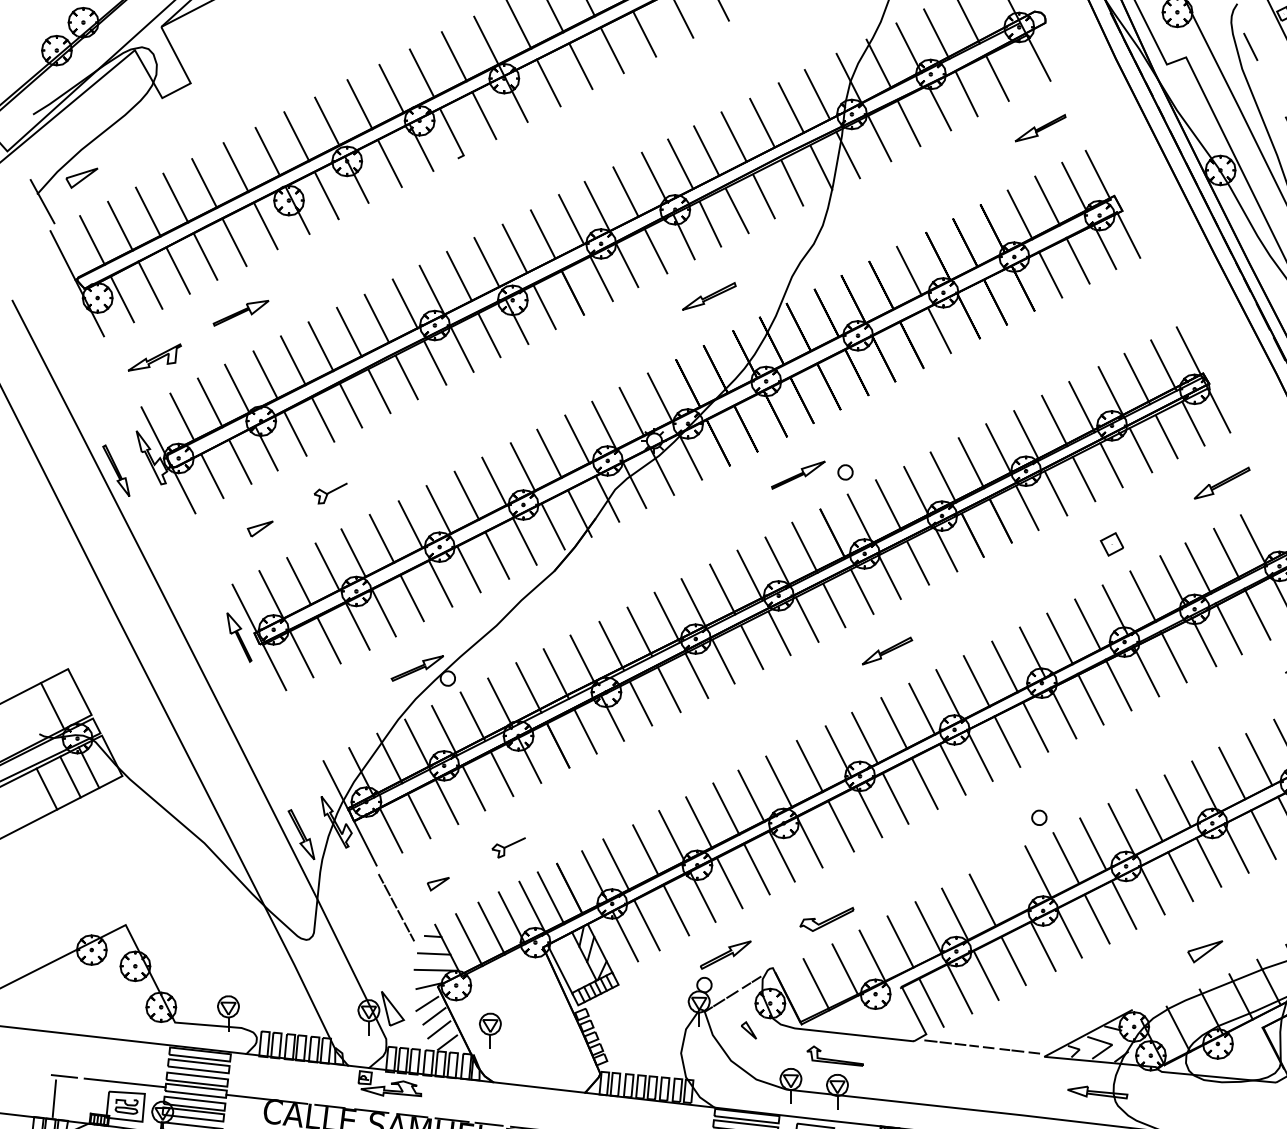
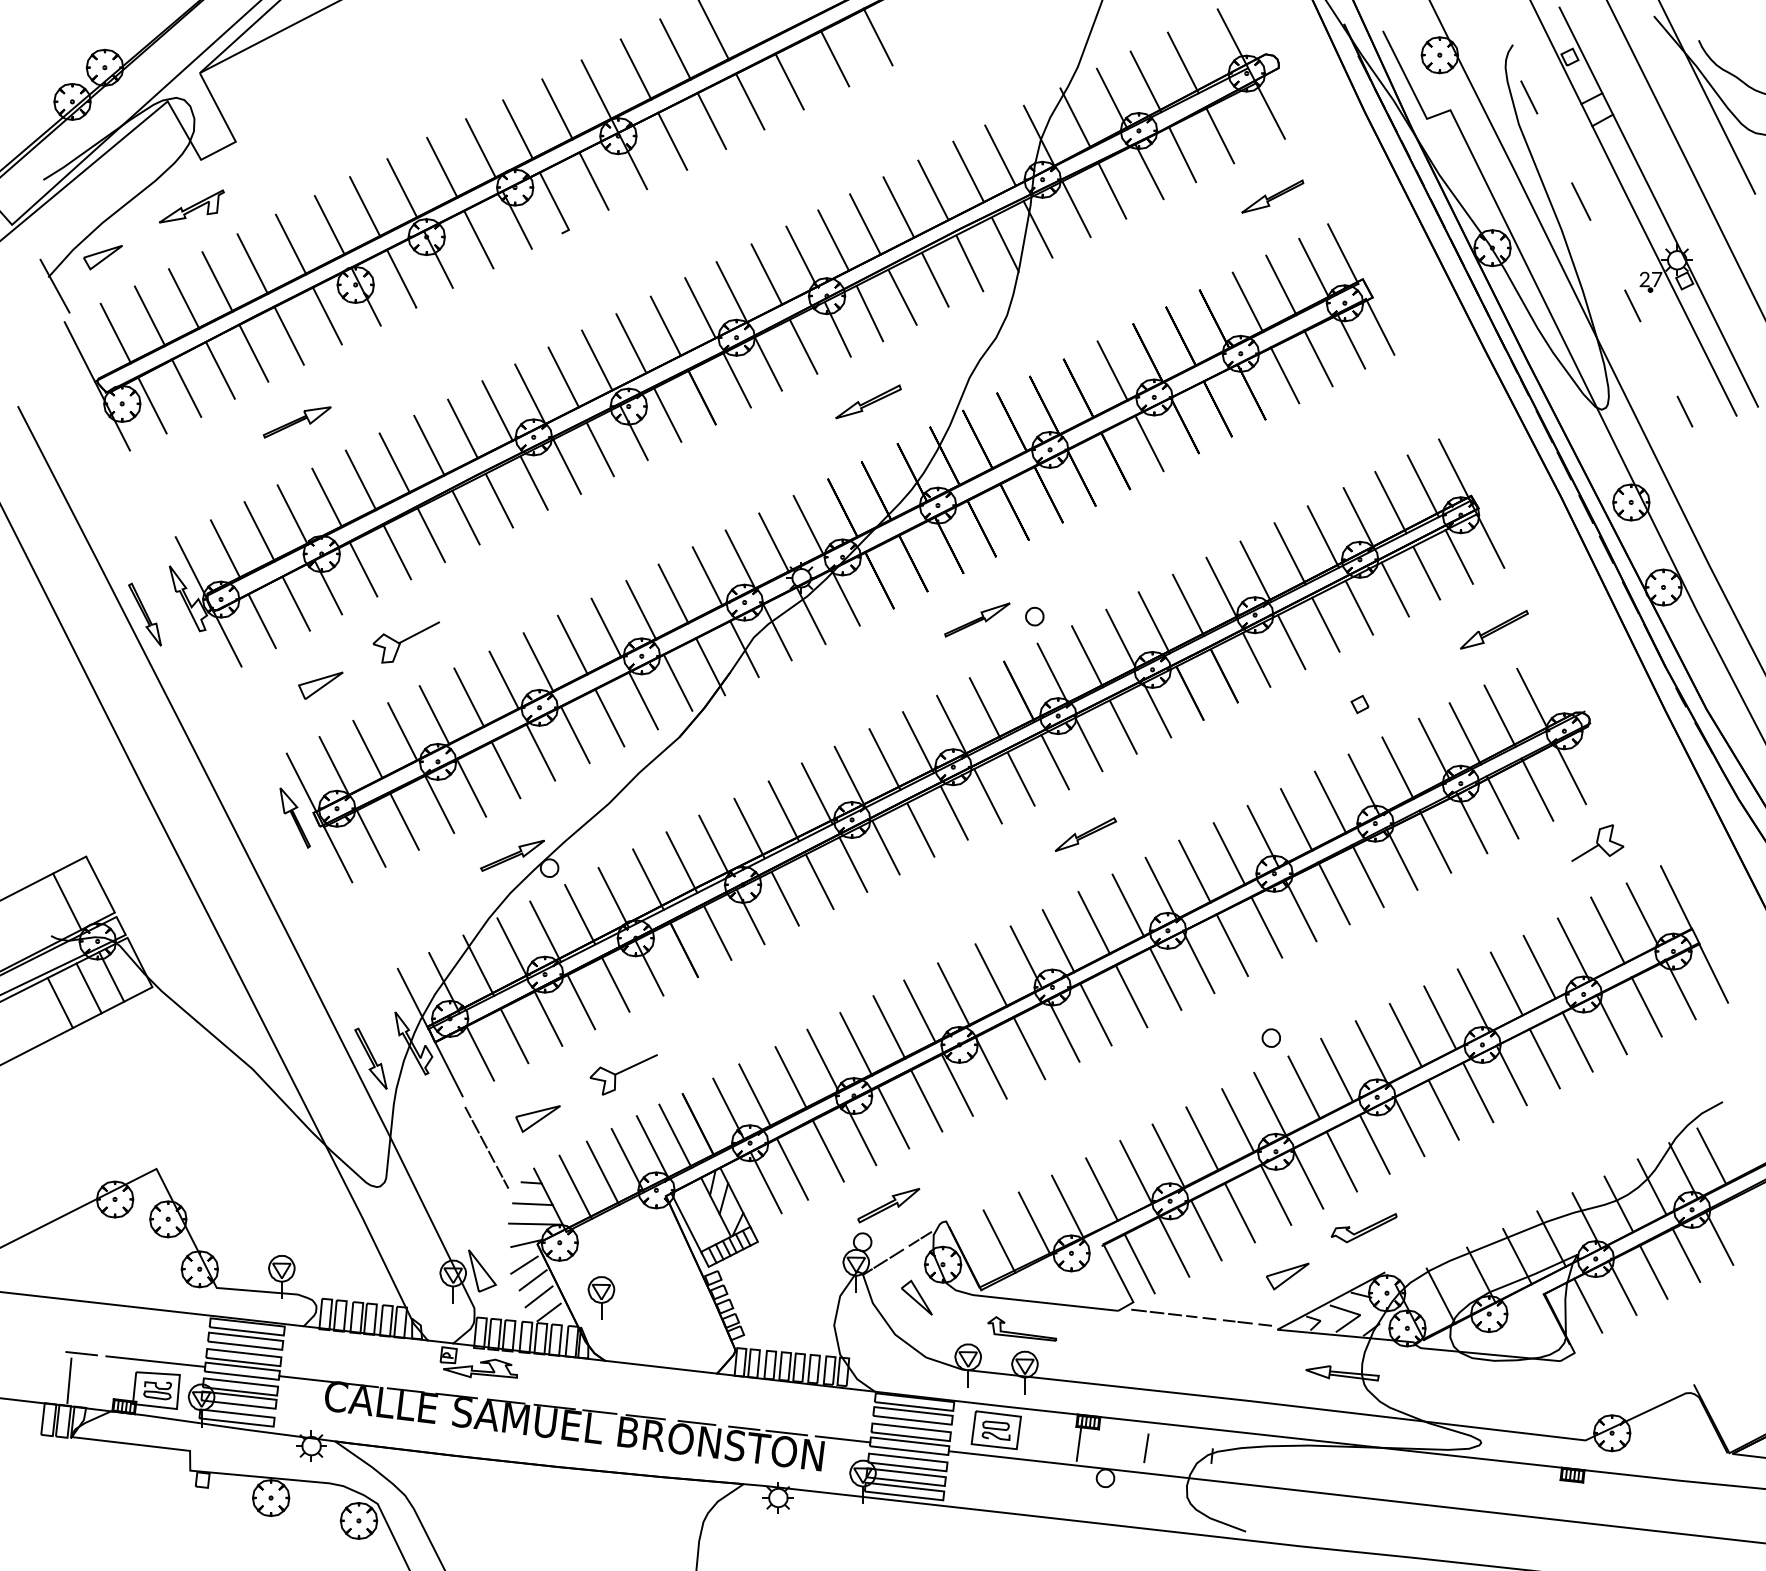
part: (154, 357) -> (191, 206), moved
part: (330, 493) -> (406, 642), size x1.67
part: (260, 528) -> (320, 685), size x1.43
part: (1111, 544) -> (1359, 704), size x0.62
part: (508, 847) -> (623, 1074), size x1.67
part: (437, 883) -> (537, 1118), size x1.67
line: (1011, 885) -> (1237, 1120), added
part: (826, 919) -> (1363, 1228), moved
part: (1205, 951) -> (1287, 1276), moved
part: (748, 1030) -> (916, 1297), size x1.67

